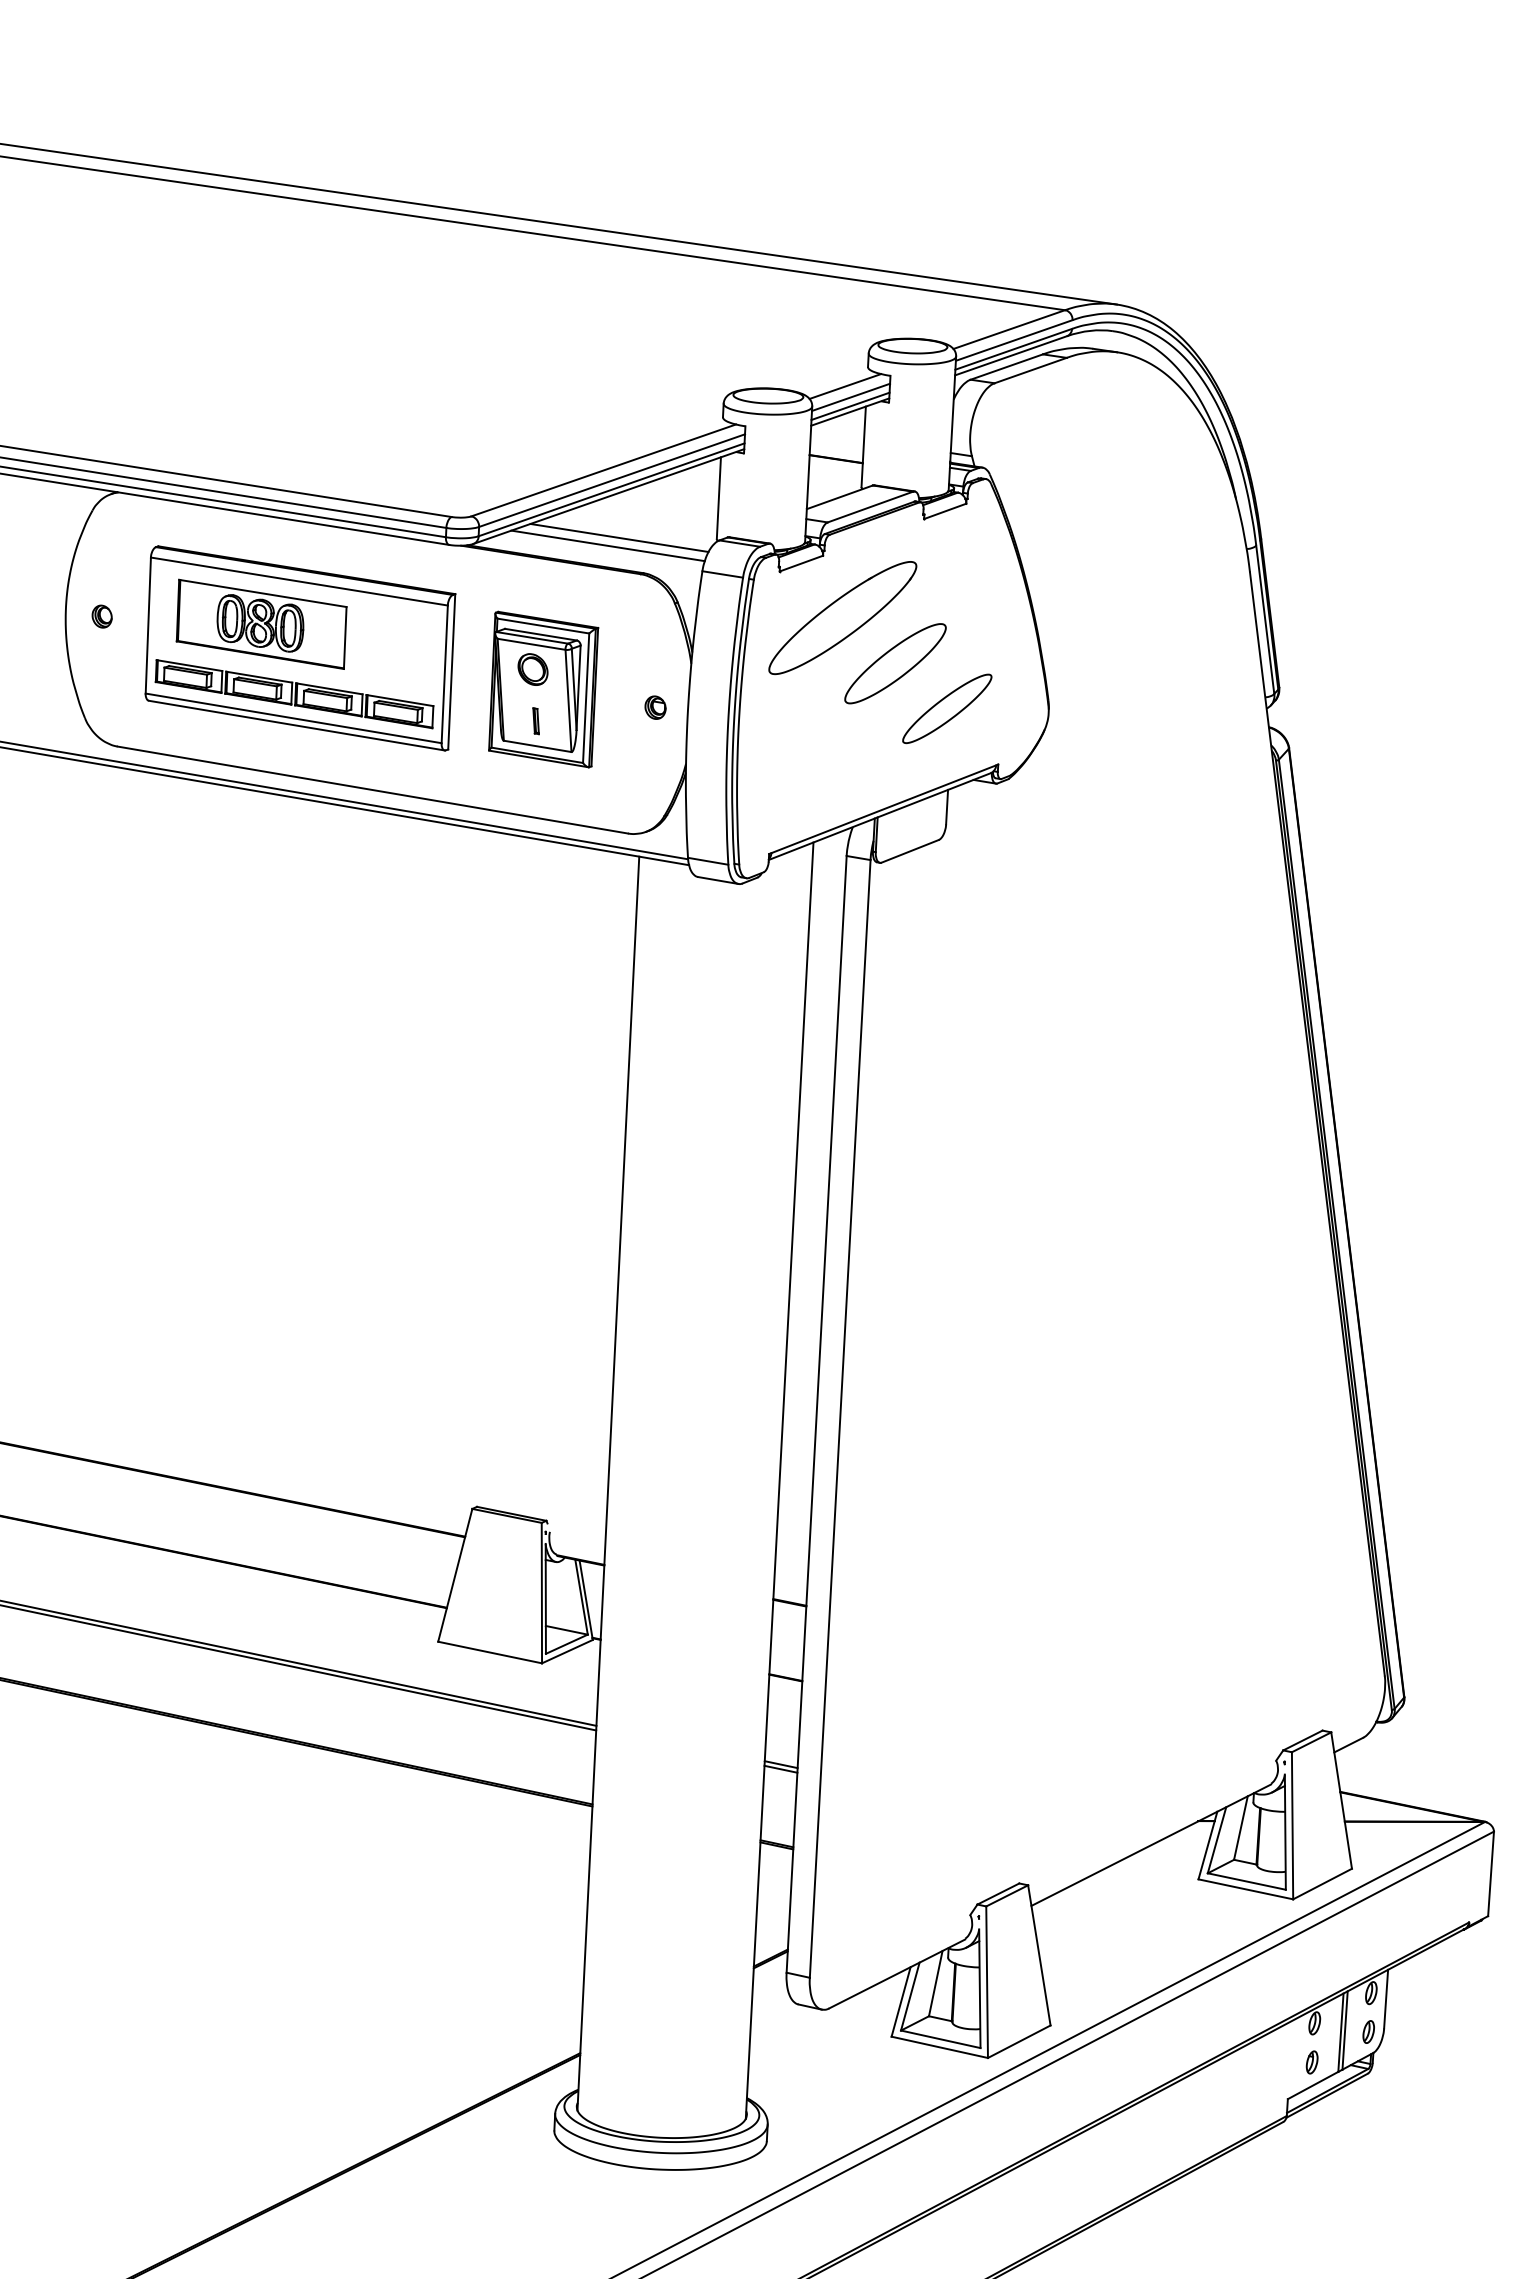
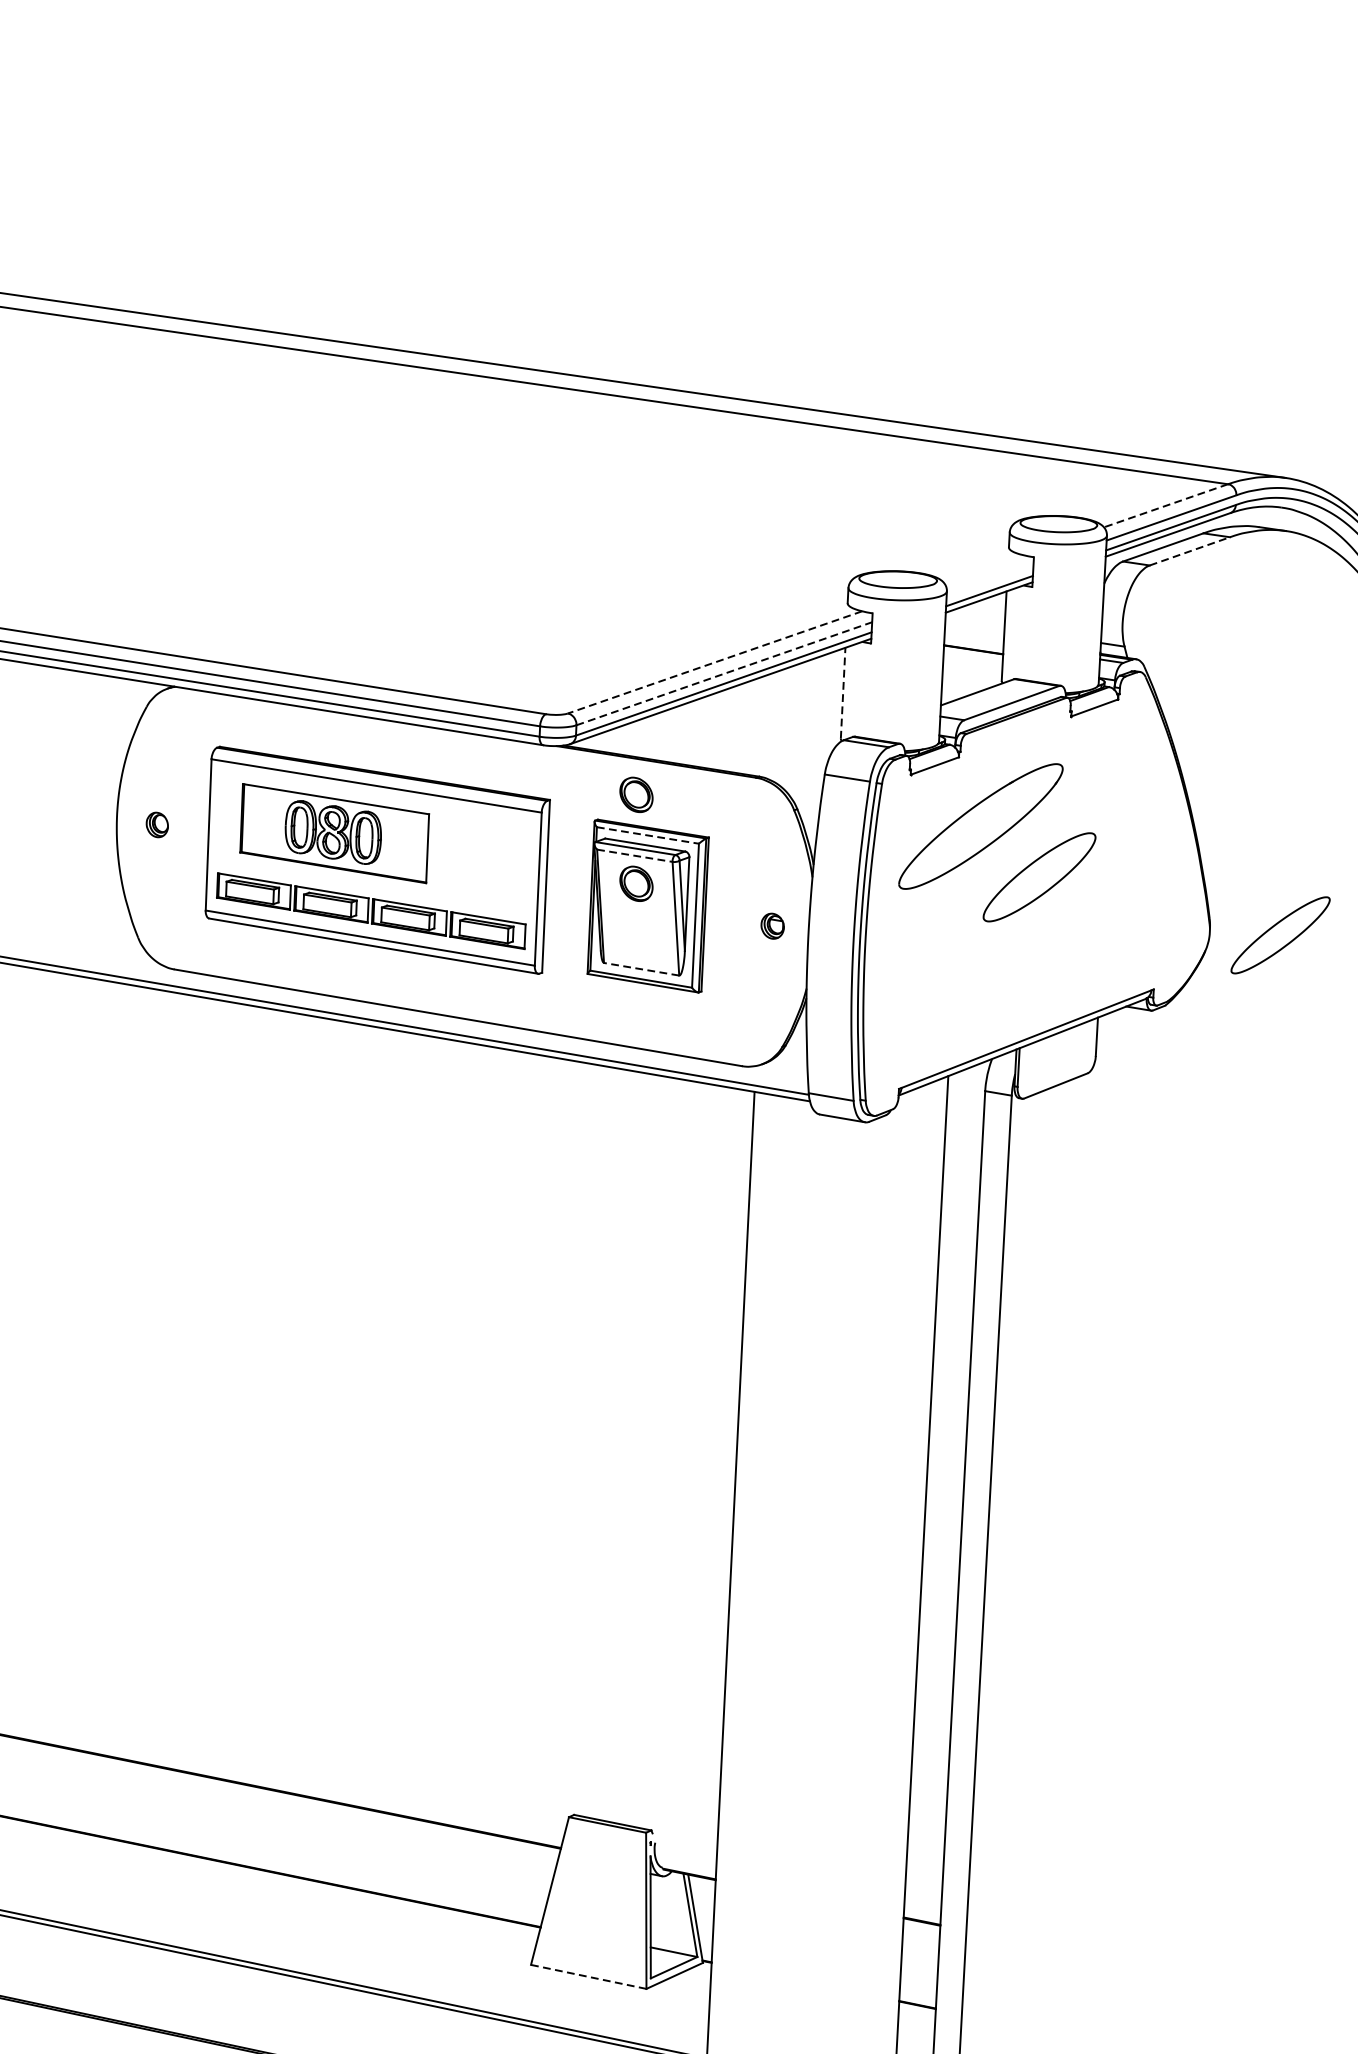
line: (1008, 329) -> (1165, 505), solid -> dashed
line: (1031, 370) -> (1190, 551), solid -> dashed
line: (845, 386) -> (983, 569), removed
line: (850, 396) -> (989, 580), removed
line: (603, 470) -> (714, 662), solid -> dashed
line: (612, 480) -> (724, 673), solid -> dashed
line: (718, 498) -> (842, 693), solid -> dashed
line: (619, 537) -> (732, 736), removed
line: (607, 545) -> (719, 745), removed
part: (532, 589) -> (635, 794), added
line: (543, 626) -> (648, 835), solid -> dashed
line: (532, 644) -> (635, 855), solid -> dashed
part: (947, 708) -> (1280, 934), moved
part: (535, 721) -> (639, 941), removed
line: (537, 746) -> (641, 969), solid -> dashed
line: (489, 1652) -> (588, 1976), solid -> dashed

